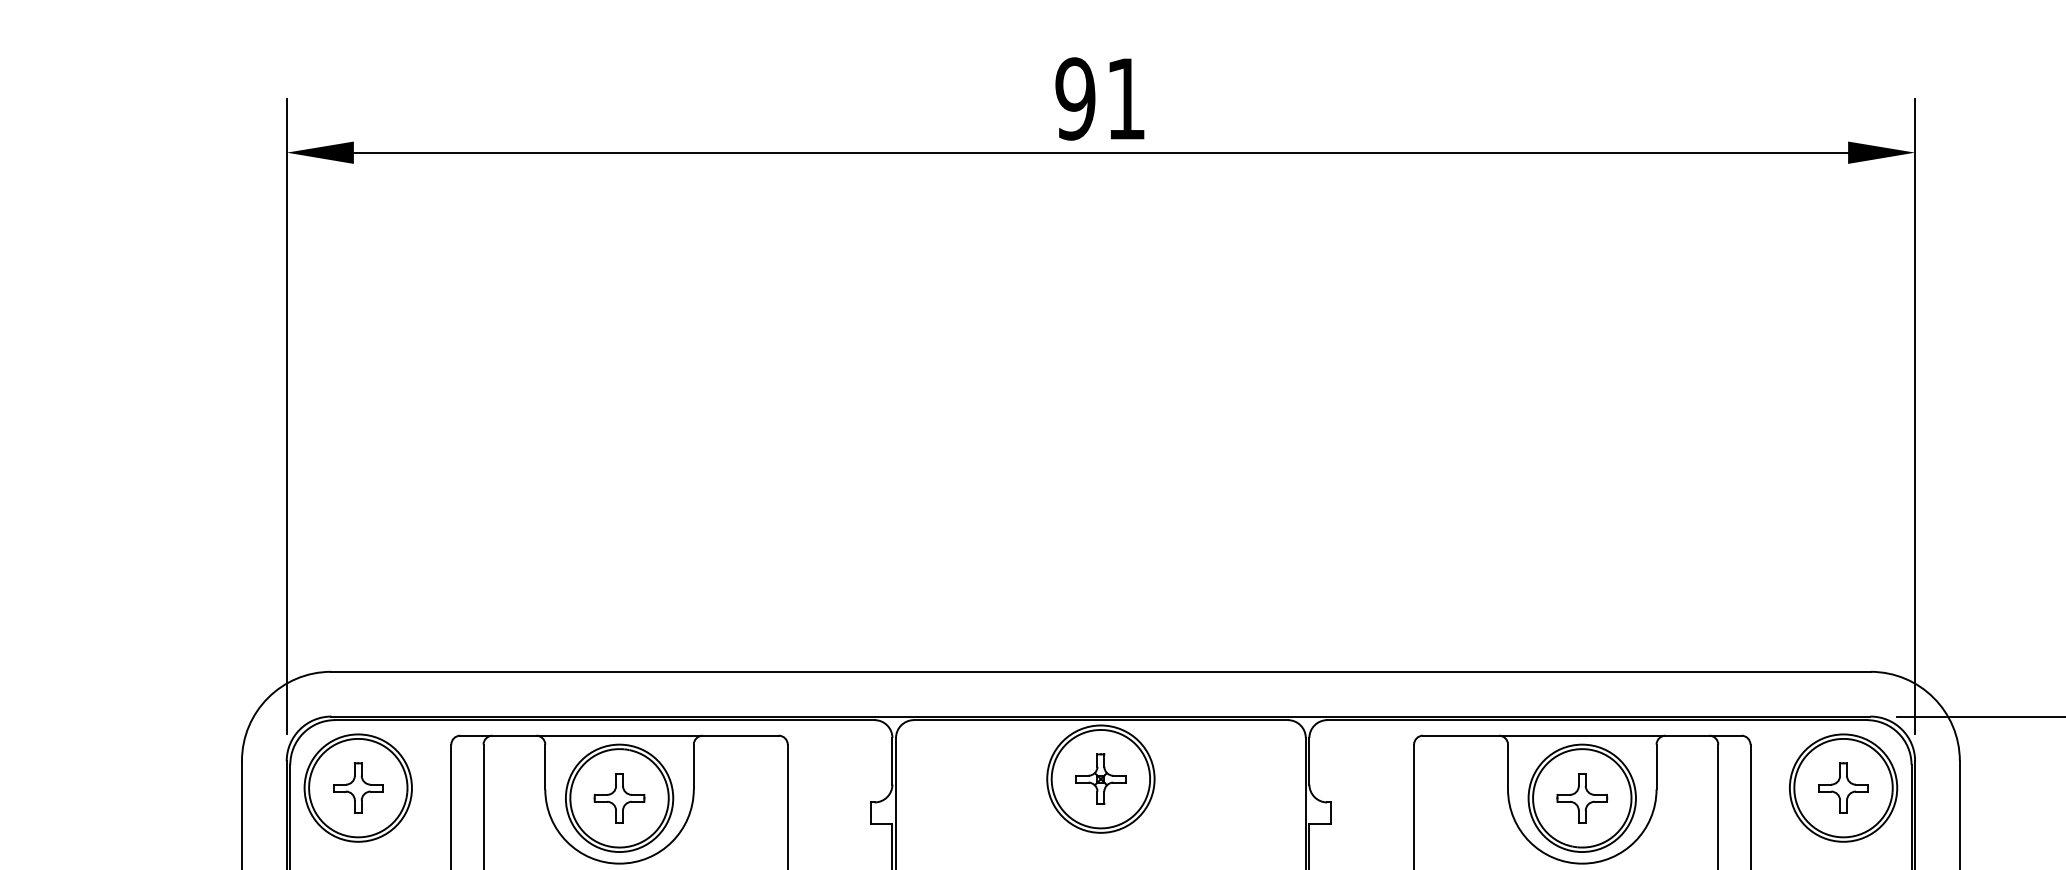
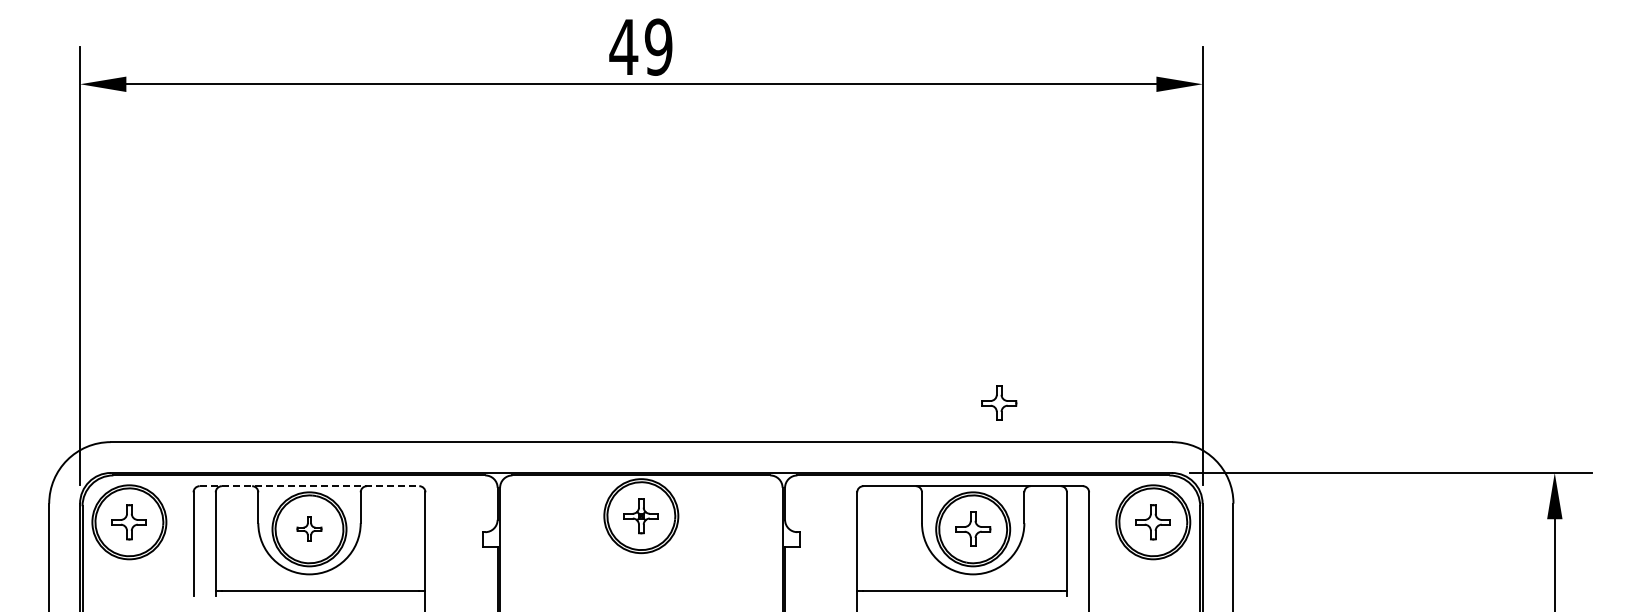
text: (1099, 97) -> (640, 46), 91 -> 49
part: (1620, 614) -> (999, 402), added
line: (619, 736) -> (309, 486), solid -> dashed
part: (619, 797) -> (309, 528), size x0.7

